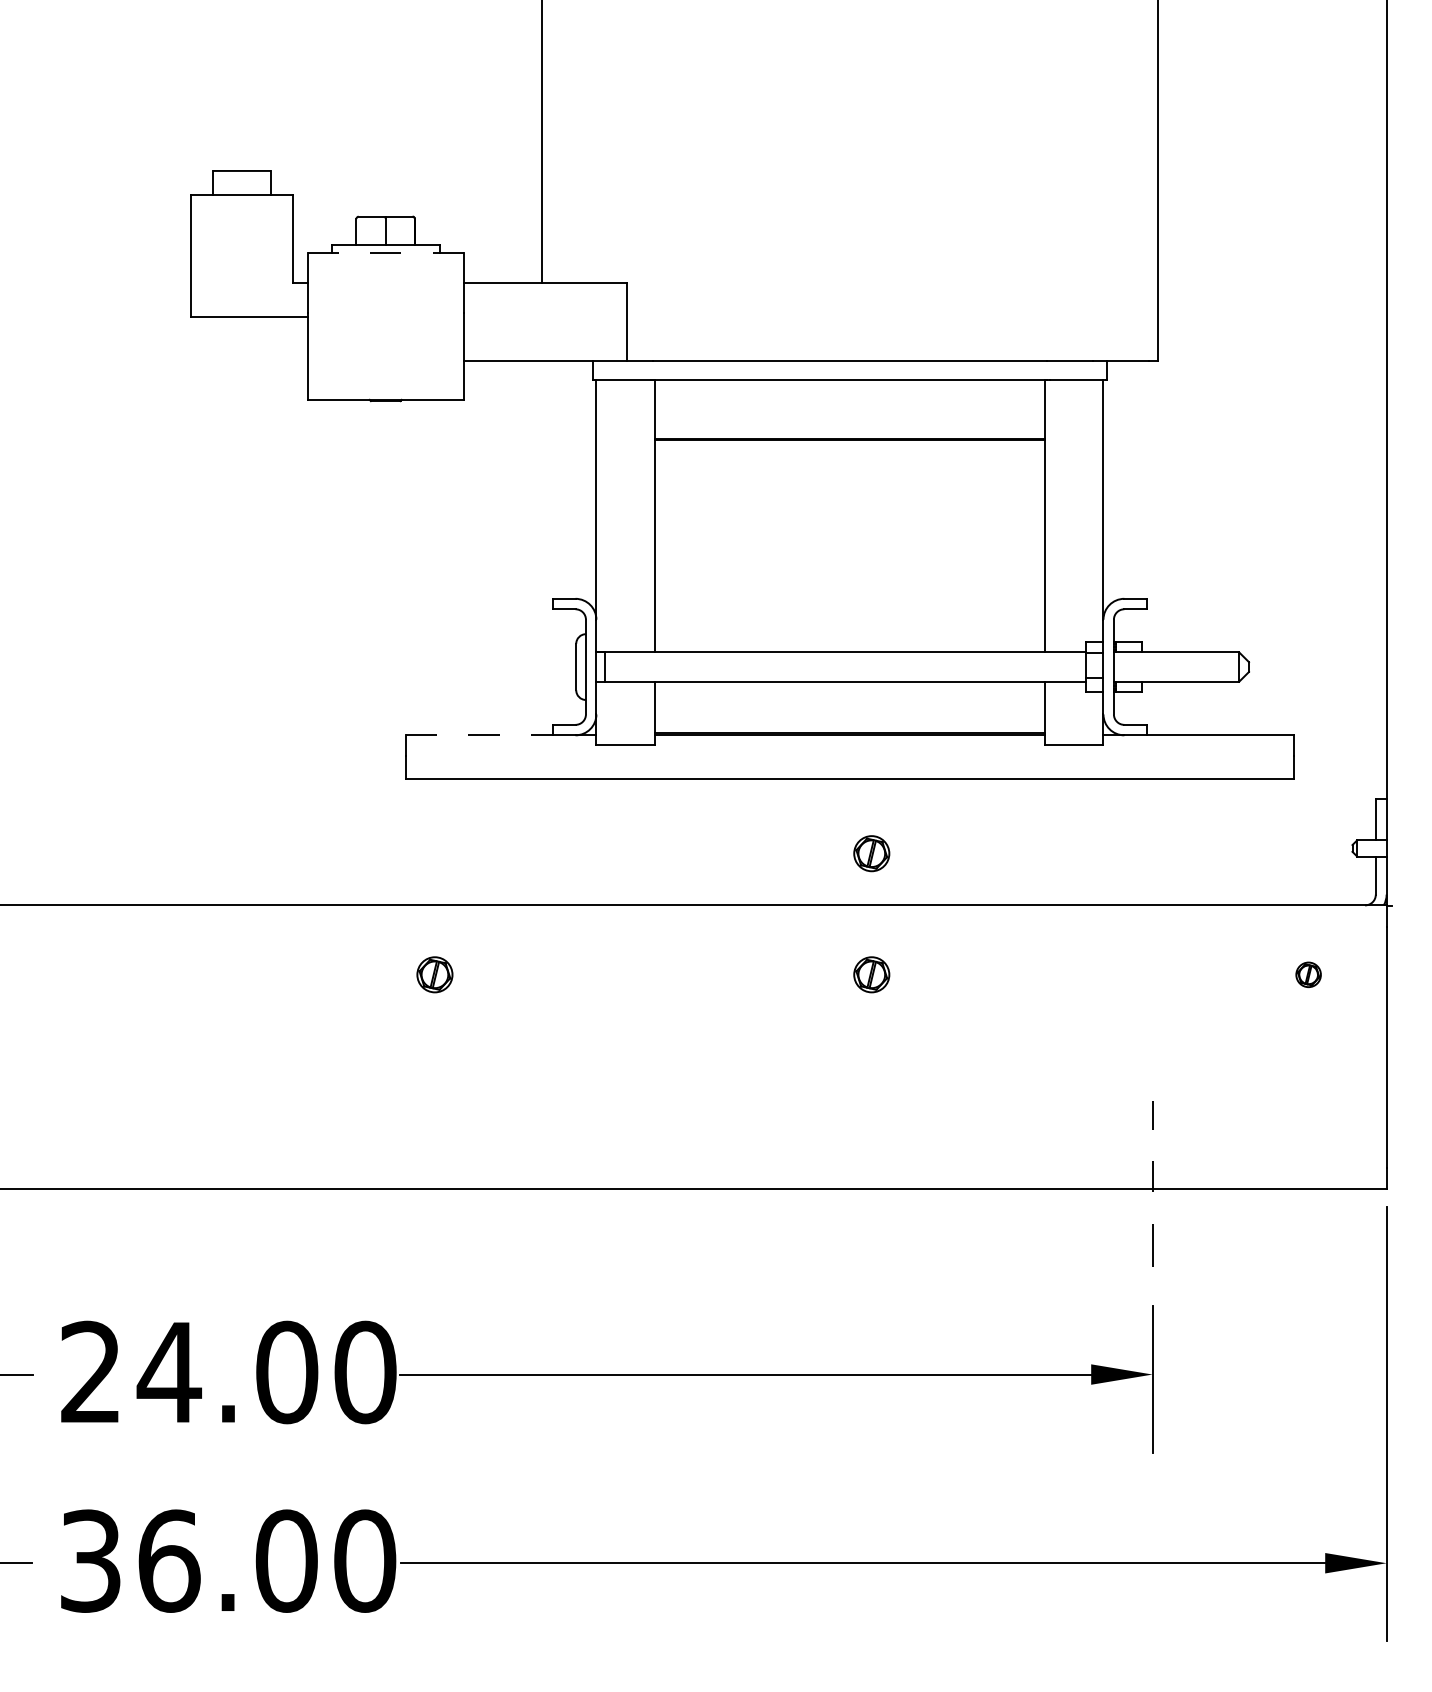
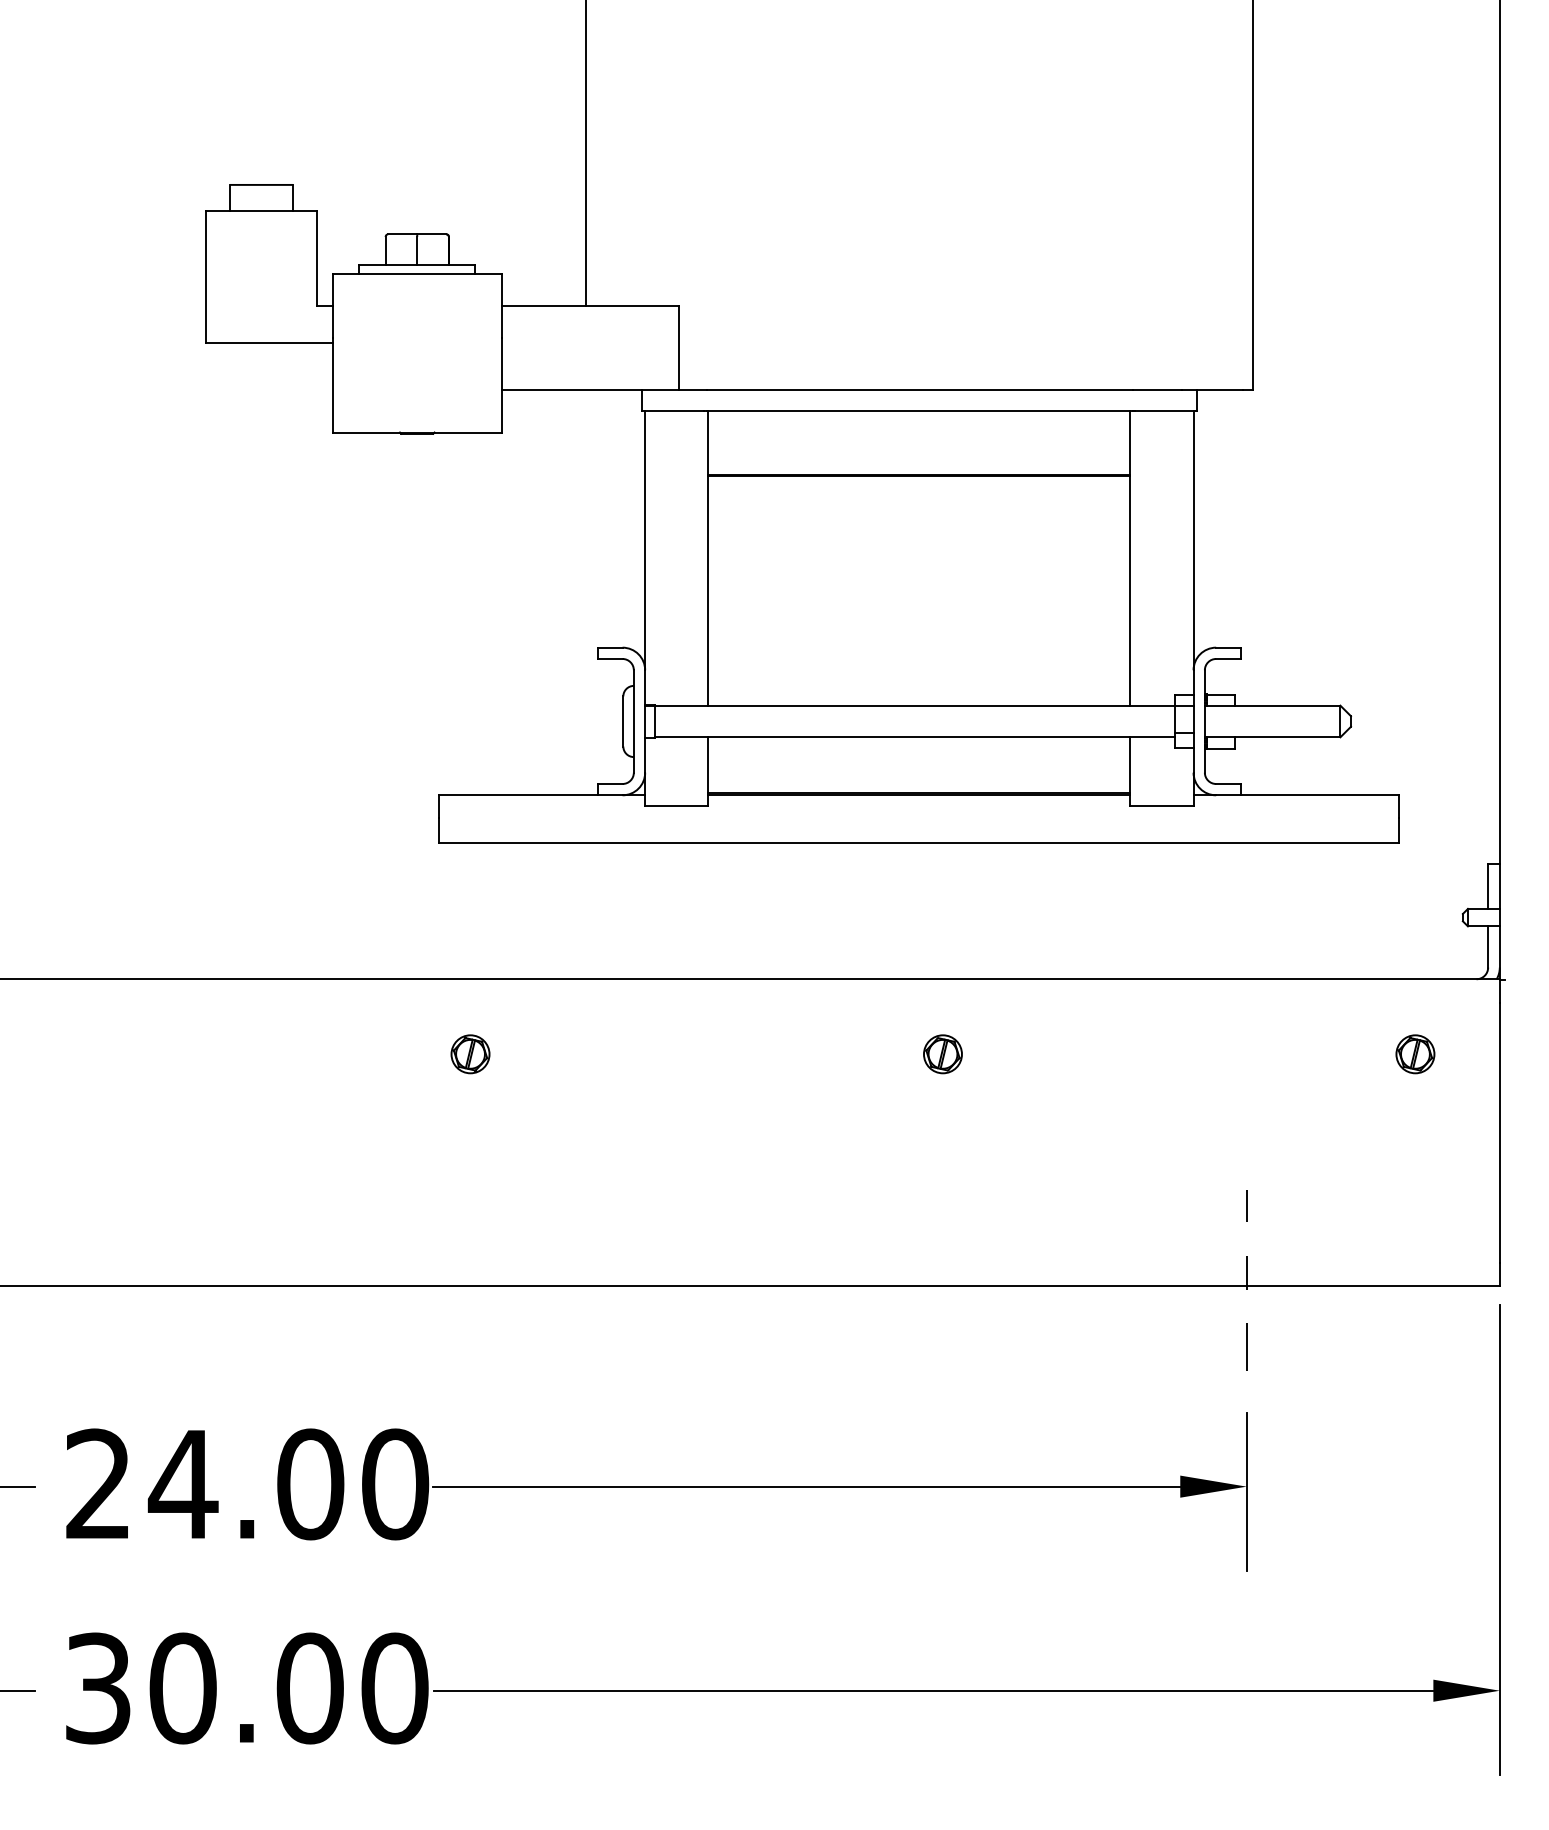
line: (385, 252) -> (417, 273), dashed -> solid
line: (480, 735) -> (519, 795), dashed -> solid
part: (871, 853) -> (942, 923), removed
part: (1308, 974) -> (1415, 1054), size x1.43
text: (169, 1561) -> (183, 1688), 36.00 -> 30.00

